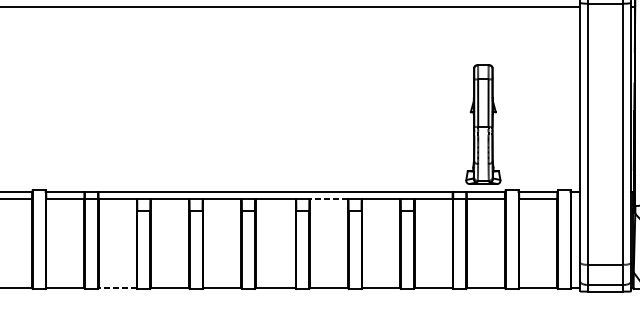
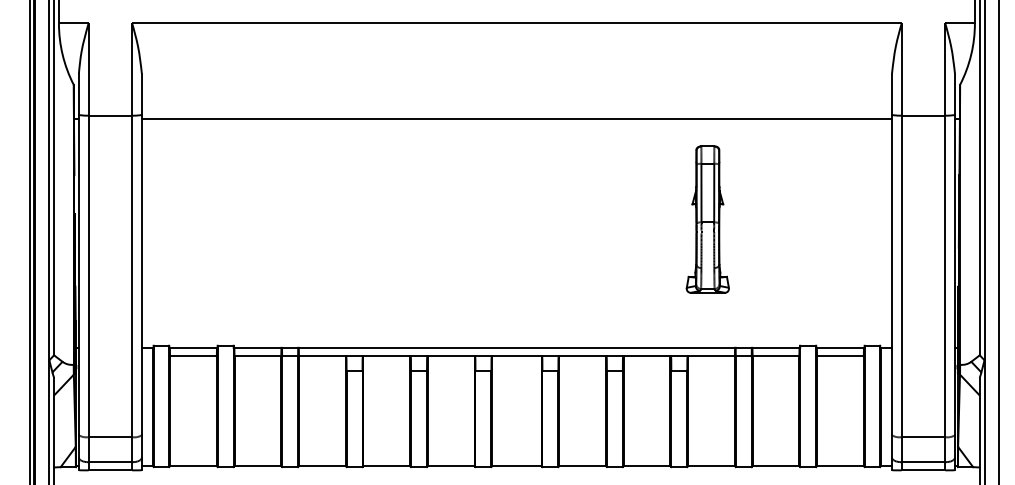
part: (483, 124) -> (707, 219), moved
line: (328, 199) -> (582, 356), dashed -> solid
line: (116, 288) -> (321, 466), dashed -> solid

